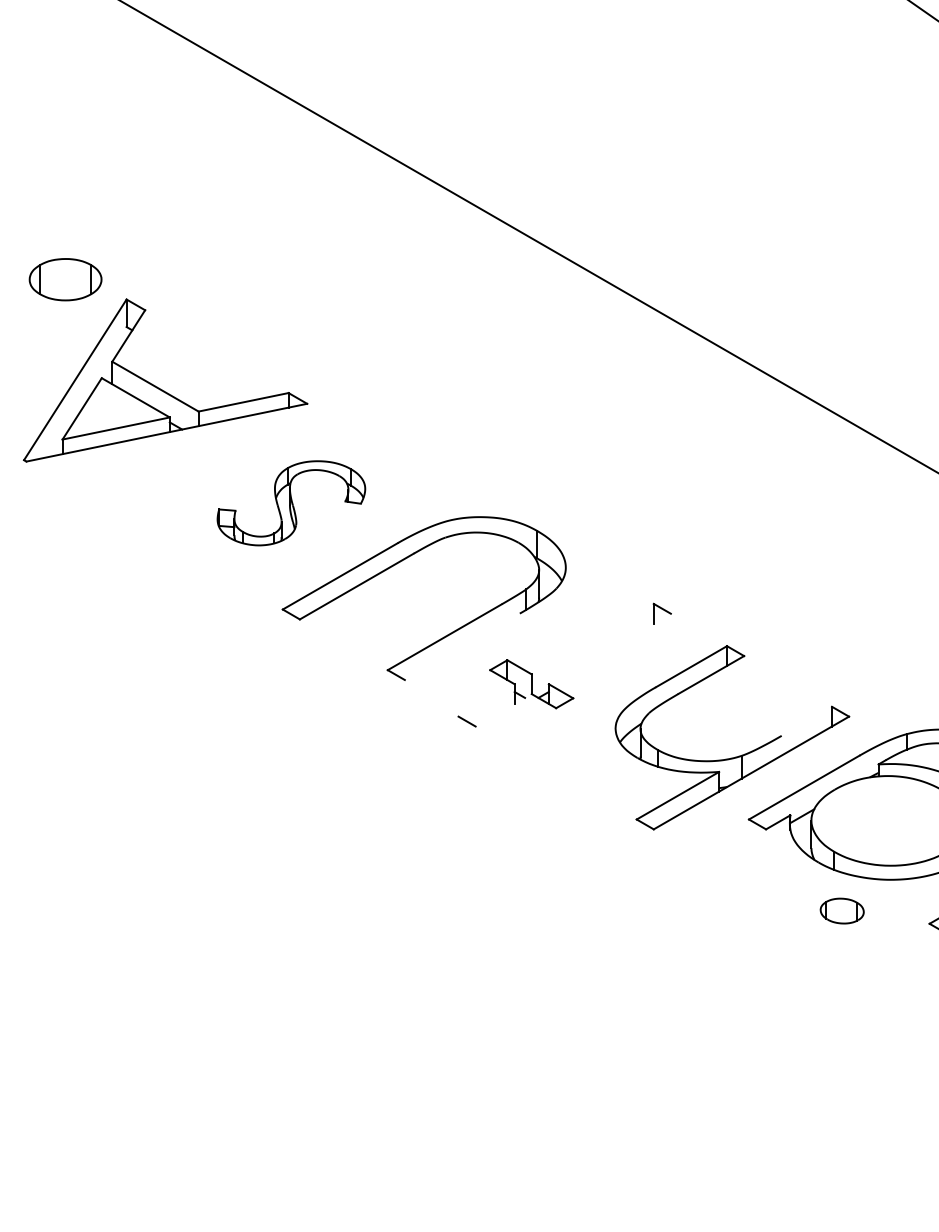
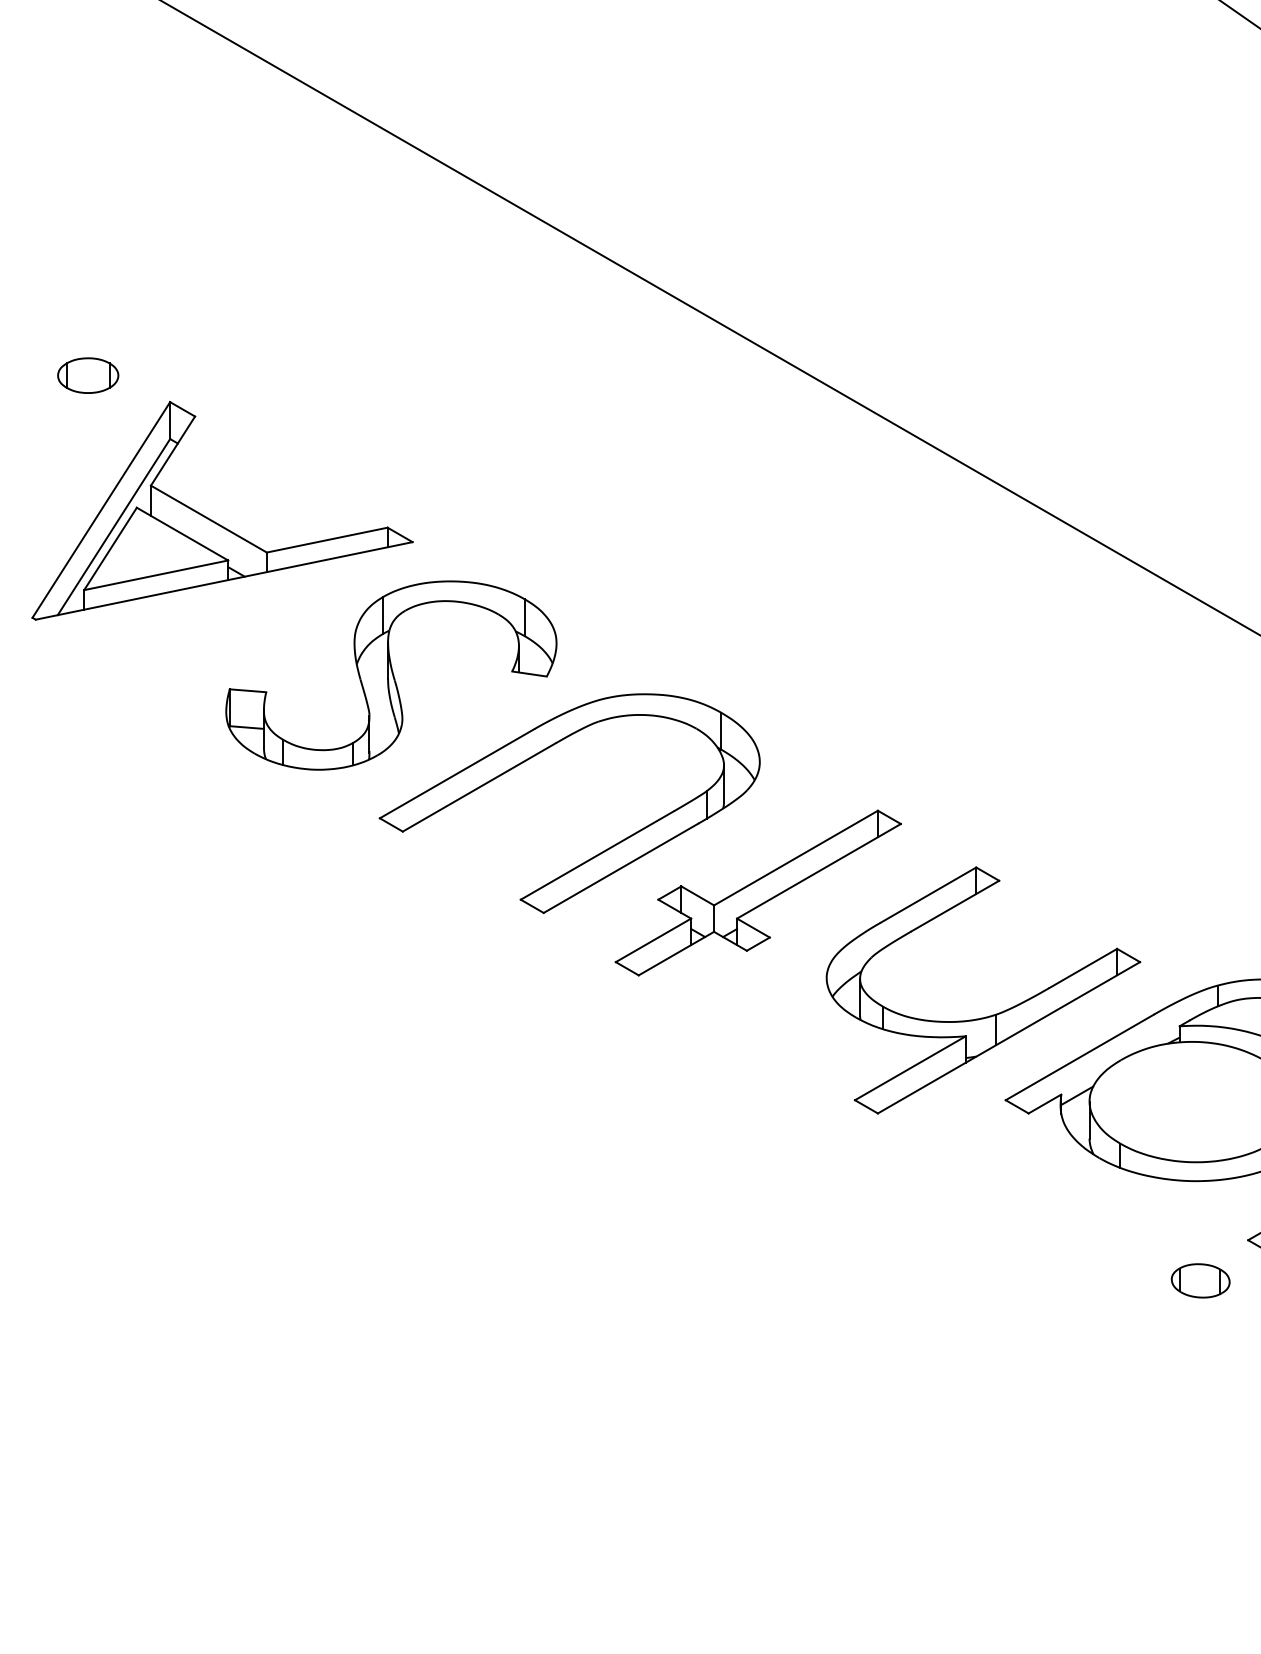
part: (65, 279) -> (88, 375), size x0.62
line: (84, 392) -> (113, 526), added
part: (291, 503) -> (391, 675), size x1.67
line: (592, 638) -> (795, 857), added
line: (461, 646) -> (619, 867), added
line: (609, 648) -> (818, 870), added
line: (486, 700) -> (653, 940), added
line: (503, 710) -> (676, 953), added
line: (806, 720) -> (1082, 967), added
part: (841, 910) -> (1199, 1280), moved

